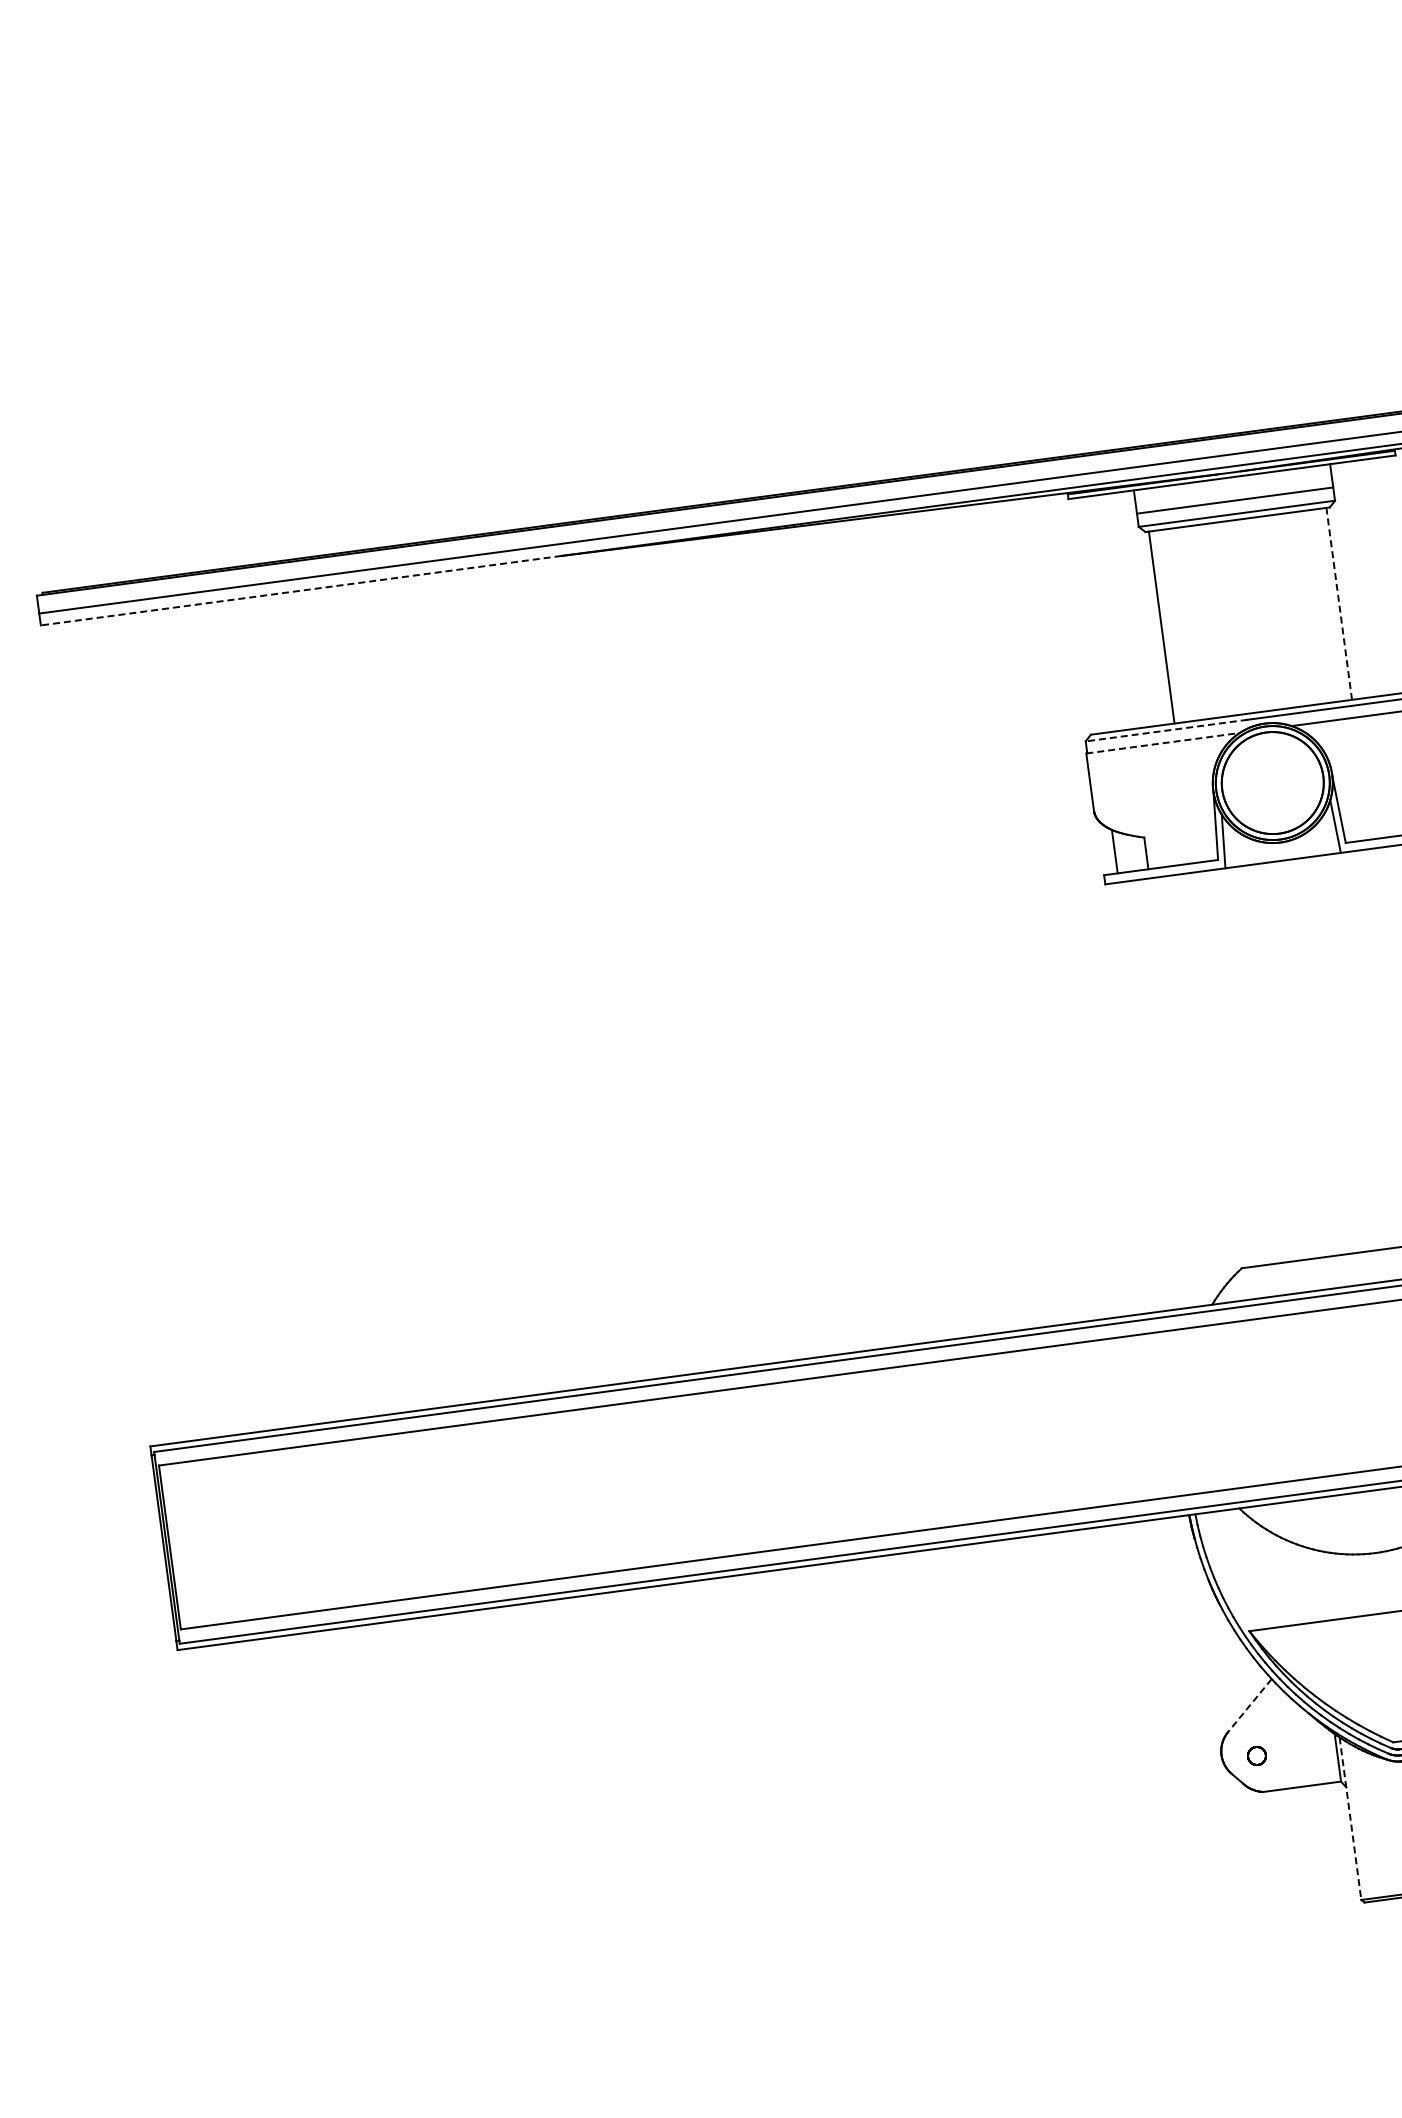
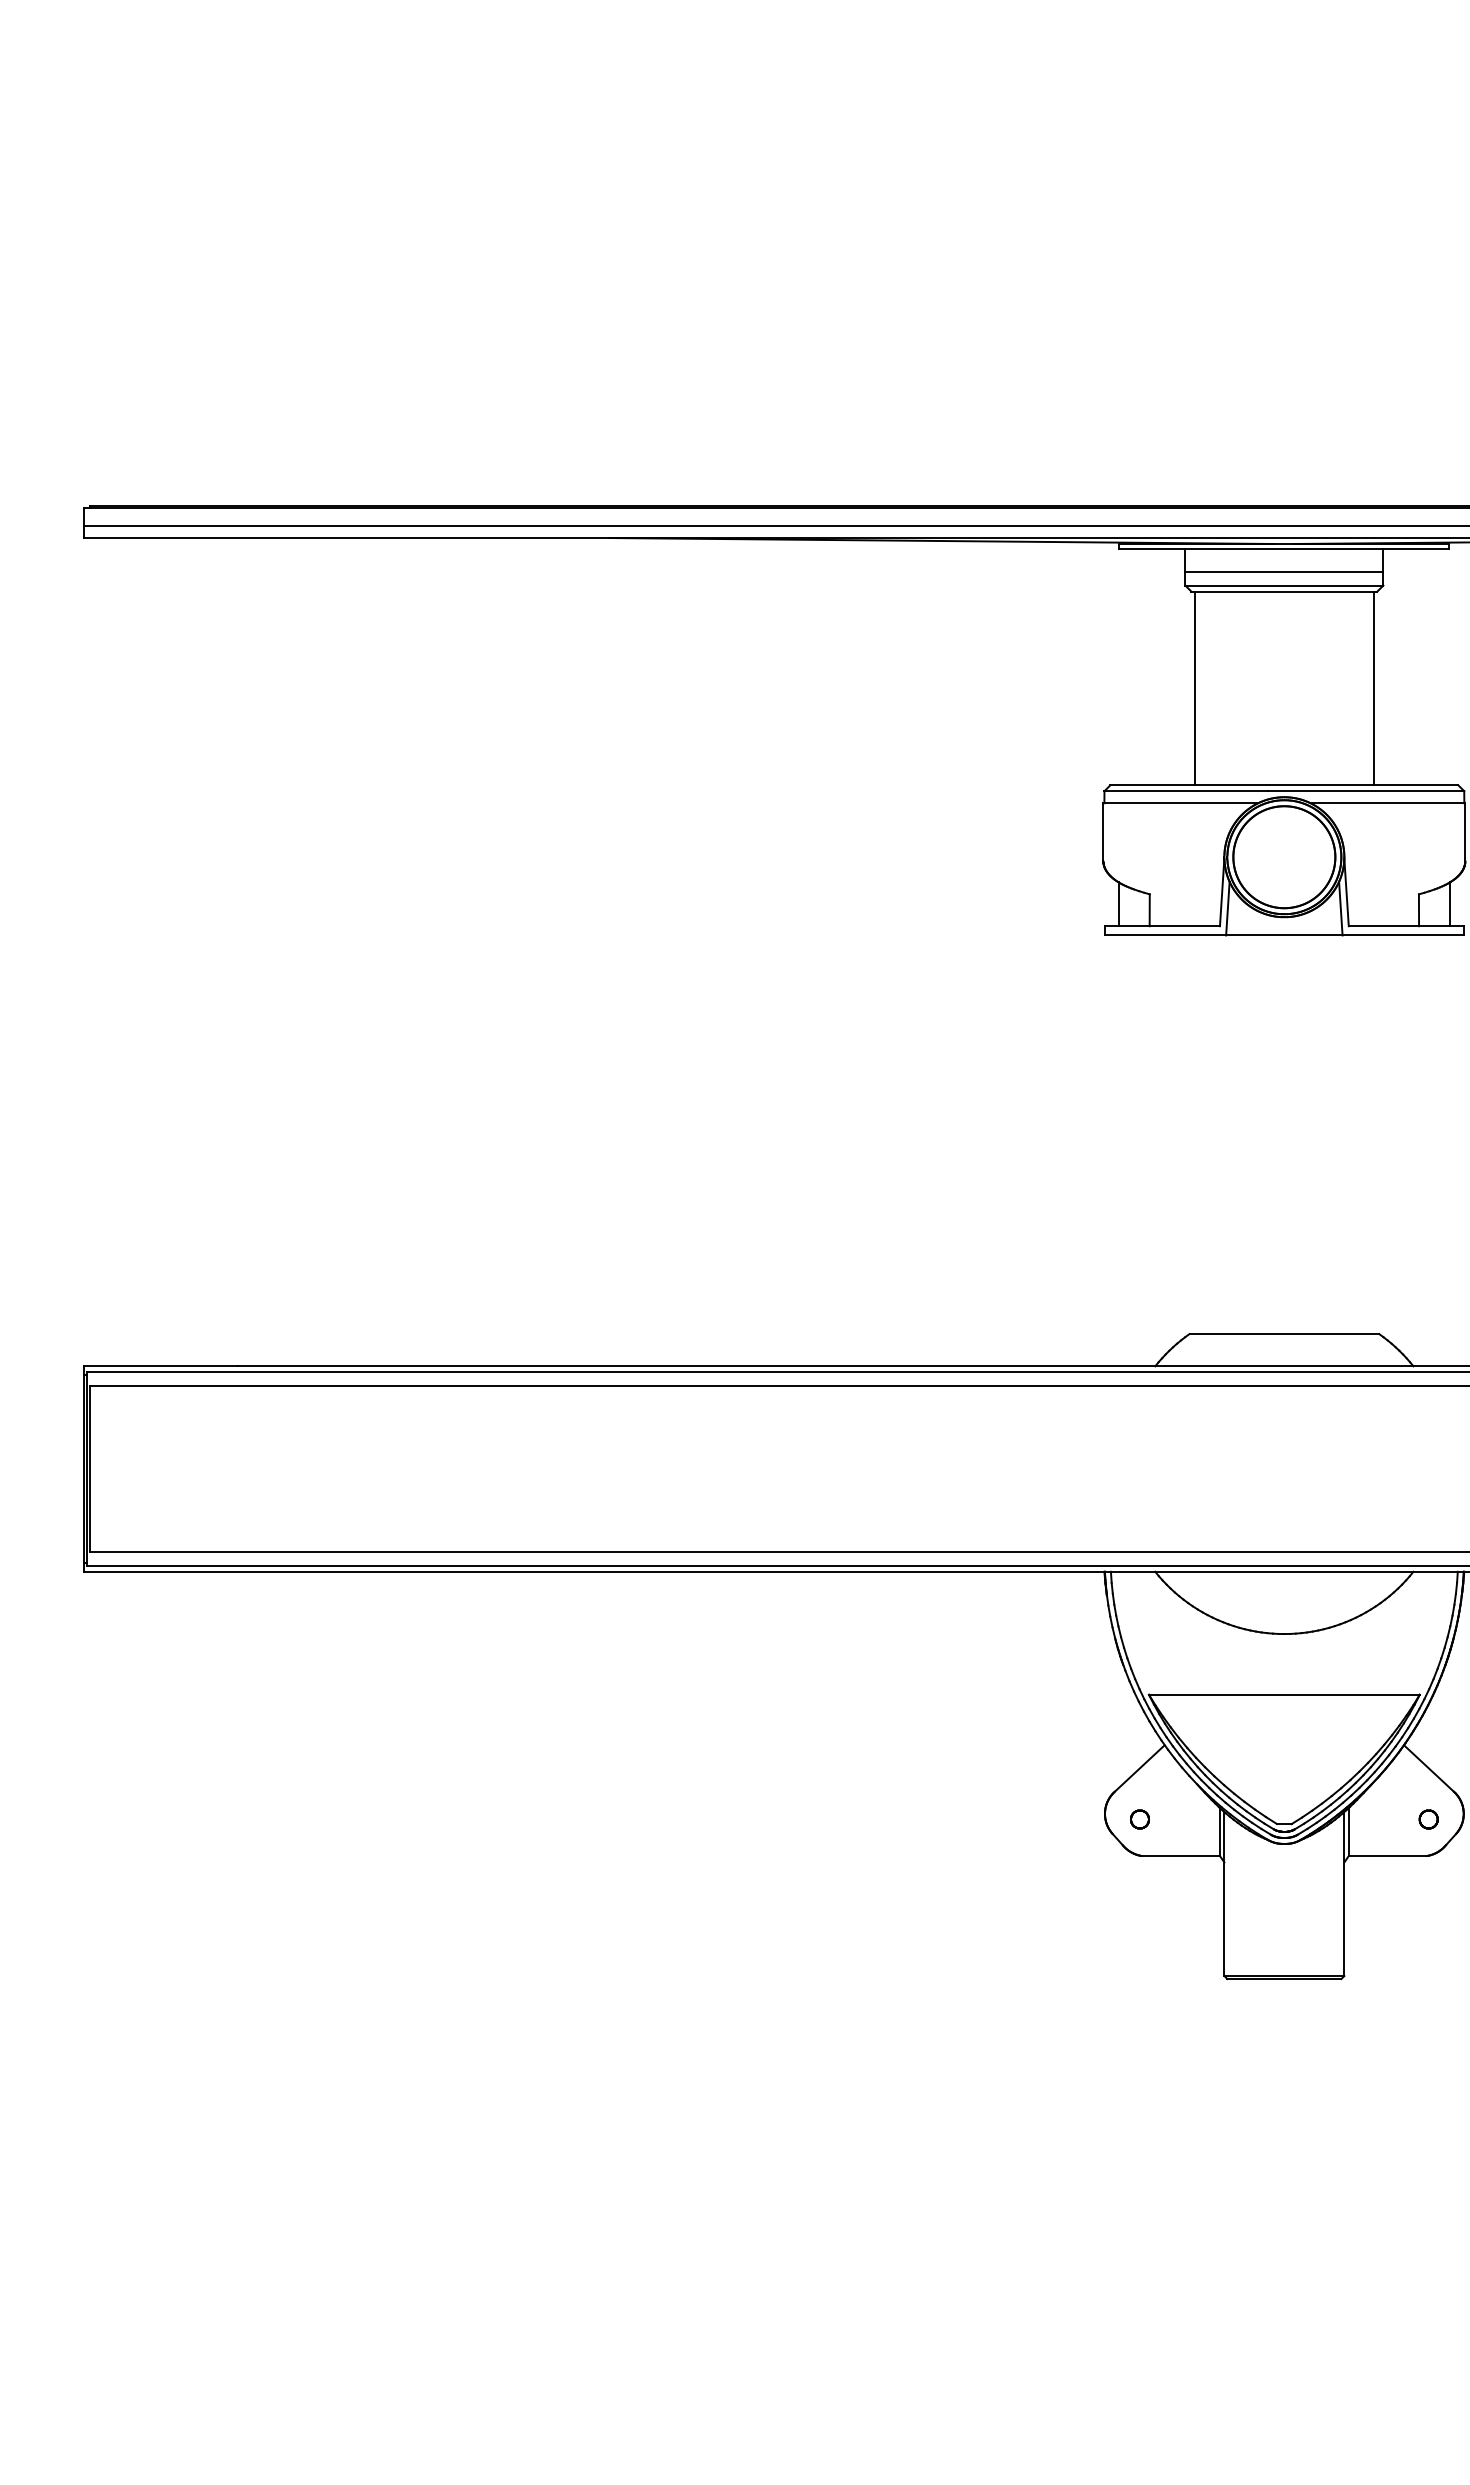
line: (301, 591) -> (346, 538), dashed -> solid
line: (1338, 604) -> (1373, 688), dashed -> solid
line: (1167, 730) -> (1186, 791), dashed -> solid
line: (1163, 743) -> (1181, 803), dashed -> solid
line: (1249, 1705) -> (1139, 1768), dashed -> solid
line: (1350, 1819) -> (1224, 1894), dashed -> solid

